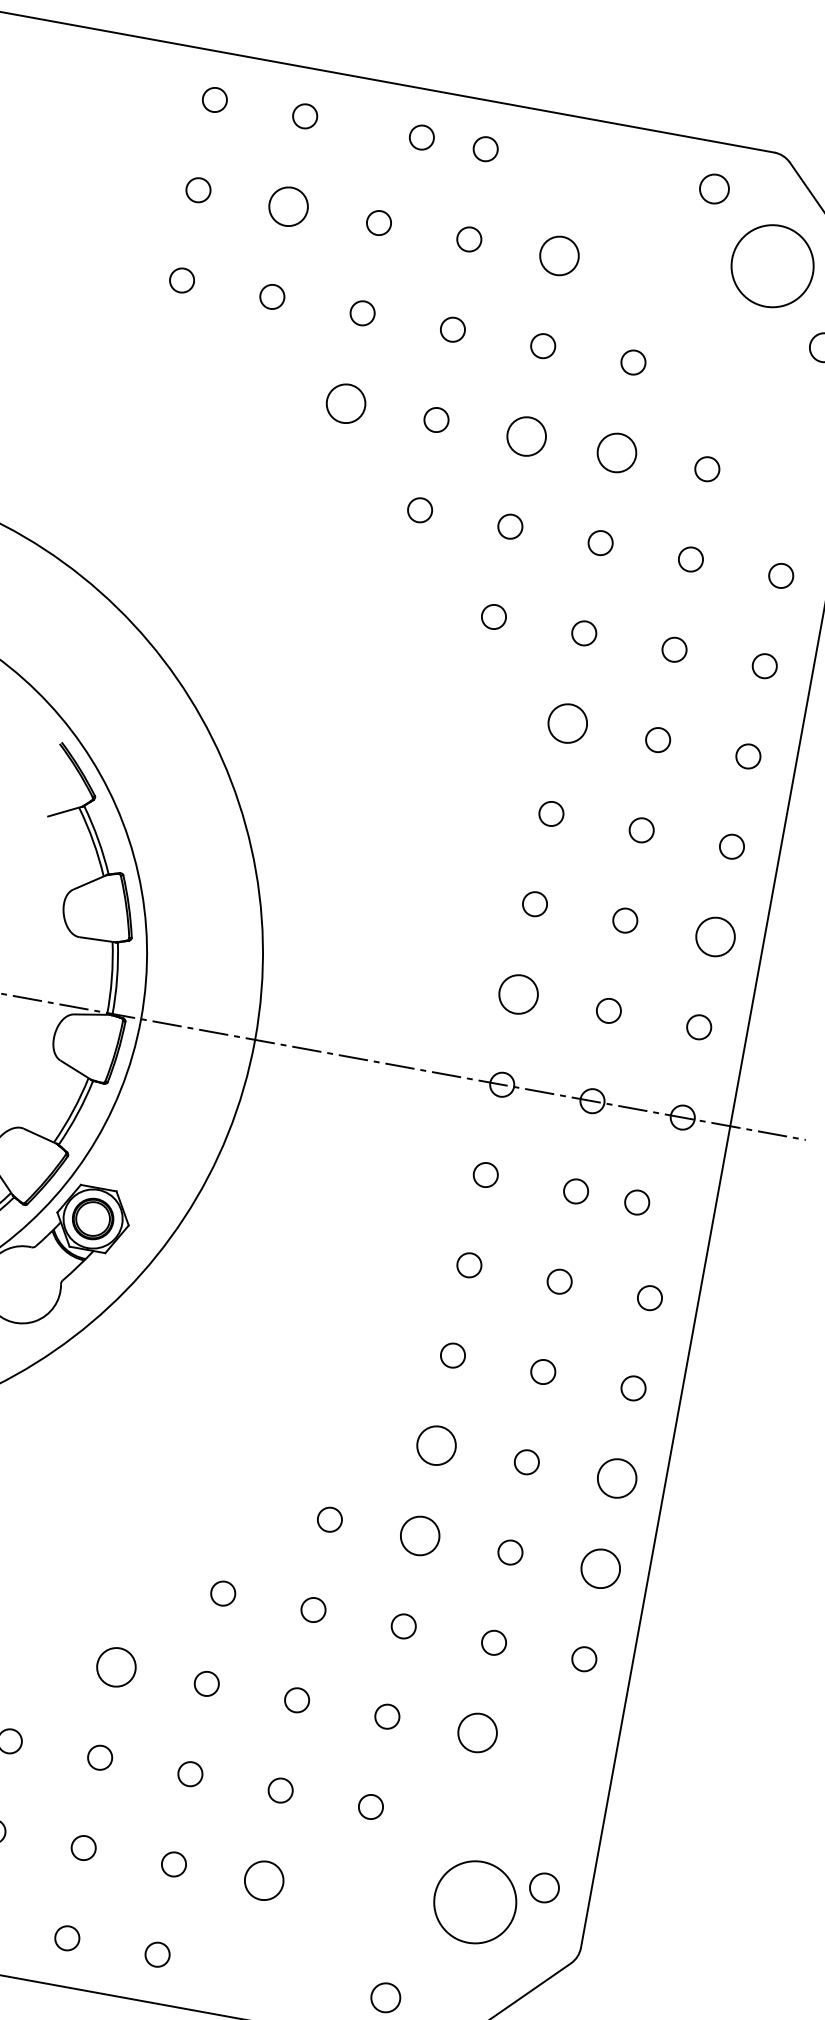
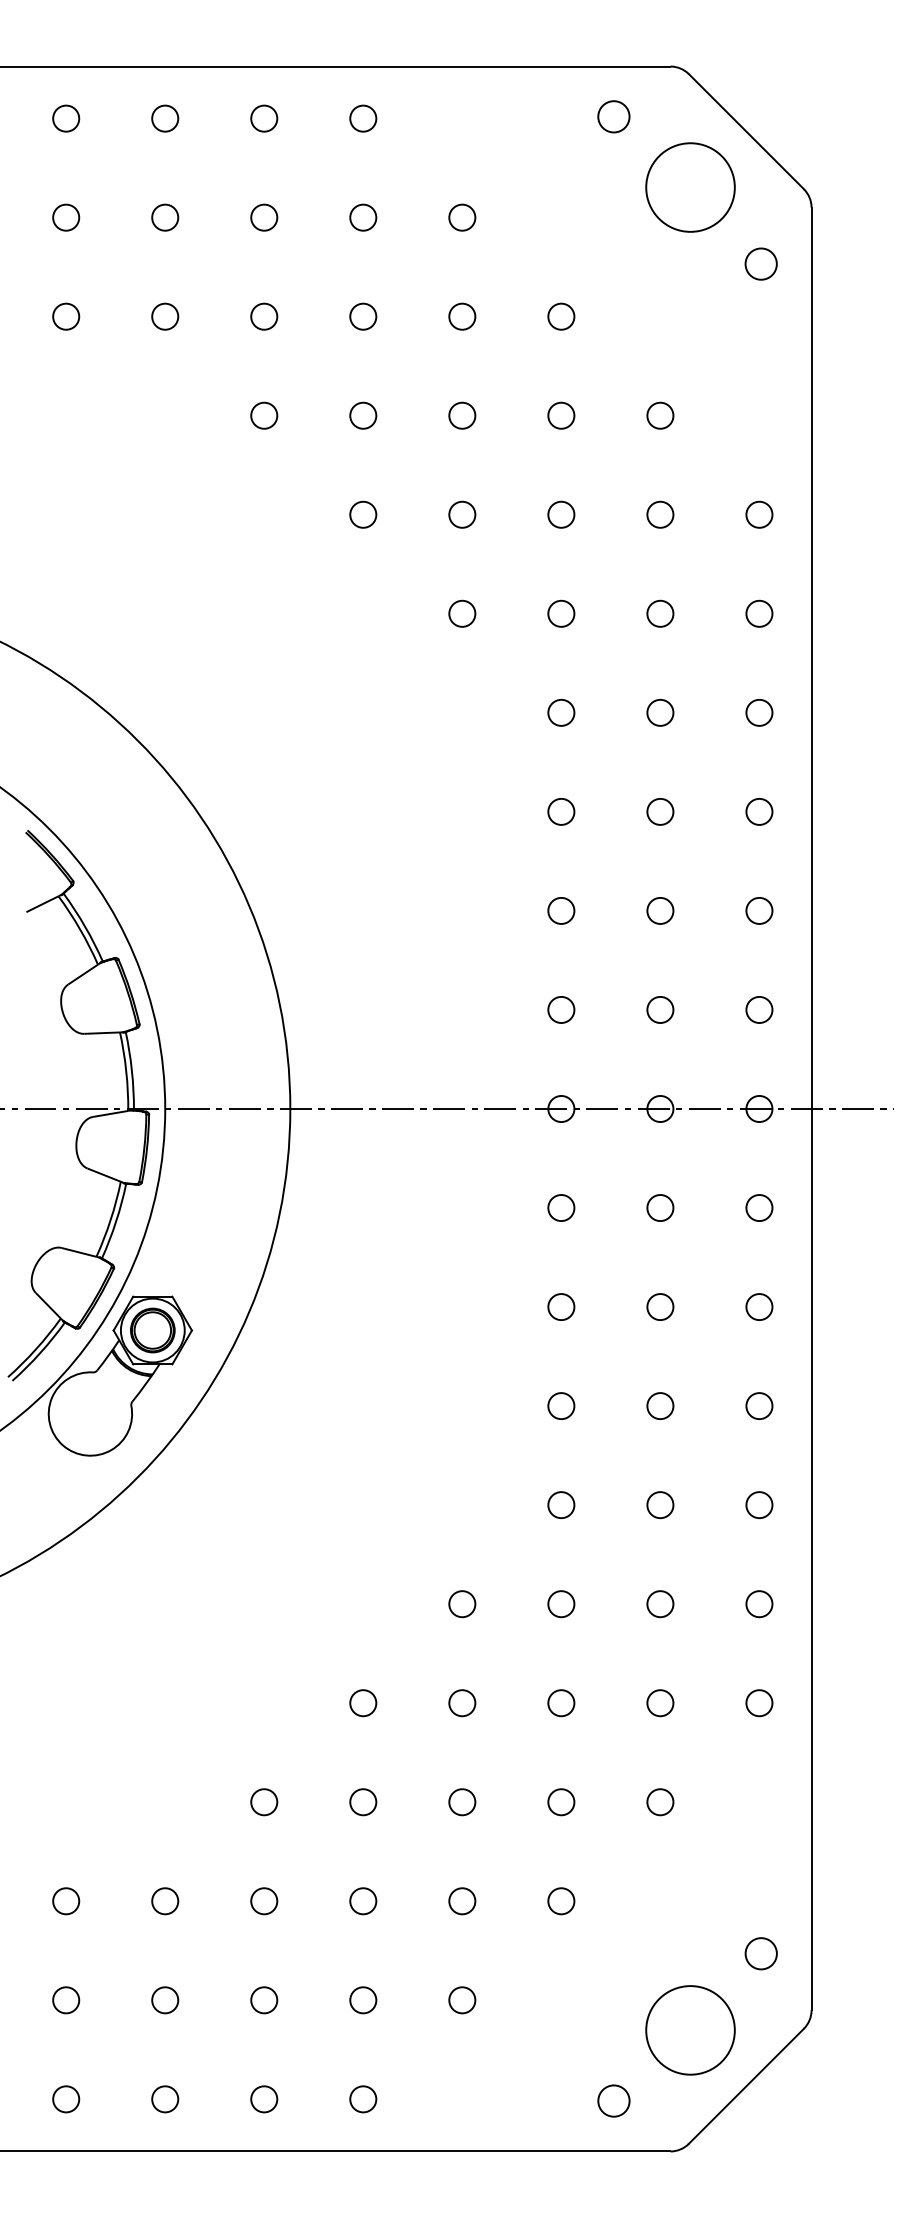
circle: (422, 137) -> (264, 118), moved
circle: (289, 206) -> (165, 217), size x0.62
circle: (559, 255) -> (462, 217), size x0.62
circle: (346, 403) -> (264, 415), size x0.62
circle: (526, 436) -> (462, 415), size x0.62
circle: (617, 452) -> (561, 415), size x0.62
circle: (568, 723) -> (561, 712), size x0.62
circle: (715, 936) -> (759, 910), size x0.62
circle: (518, 994) -> (561, 1009), size x0.62
circle: (637, 1202) -> (759, 1207), moved
circle: (436, 1446) -> (561, 1505), size x0.62
circle: (617, 1479) -> (759, 1505), size x0.62
circle: (420, 1536) -> (561, 1604), size x0.62
circle: (600, 1569) -> (759, 1604), size x0.62
circle: (116, 1667) -> (264, 1802), size x0.62
circle: (477, 1733) -> (660, 1802), size x0.62
circle: (264, 1881) -> (462, 2000), size x0.62
circle: (475, 1902) -> (690, 2030), moved

